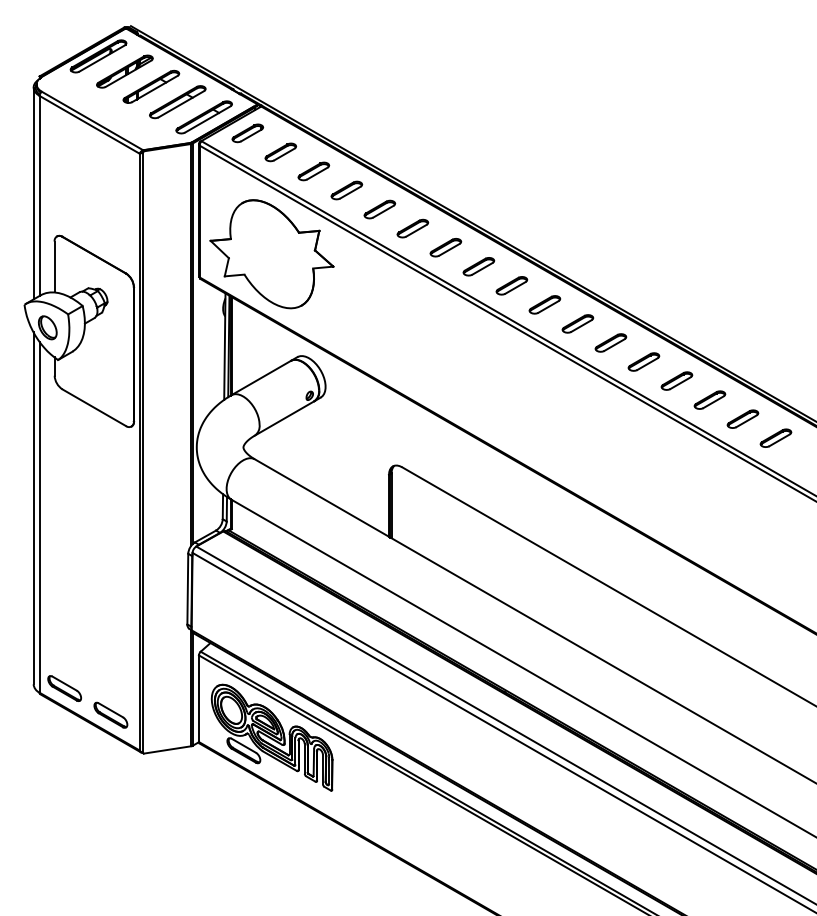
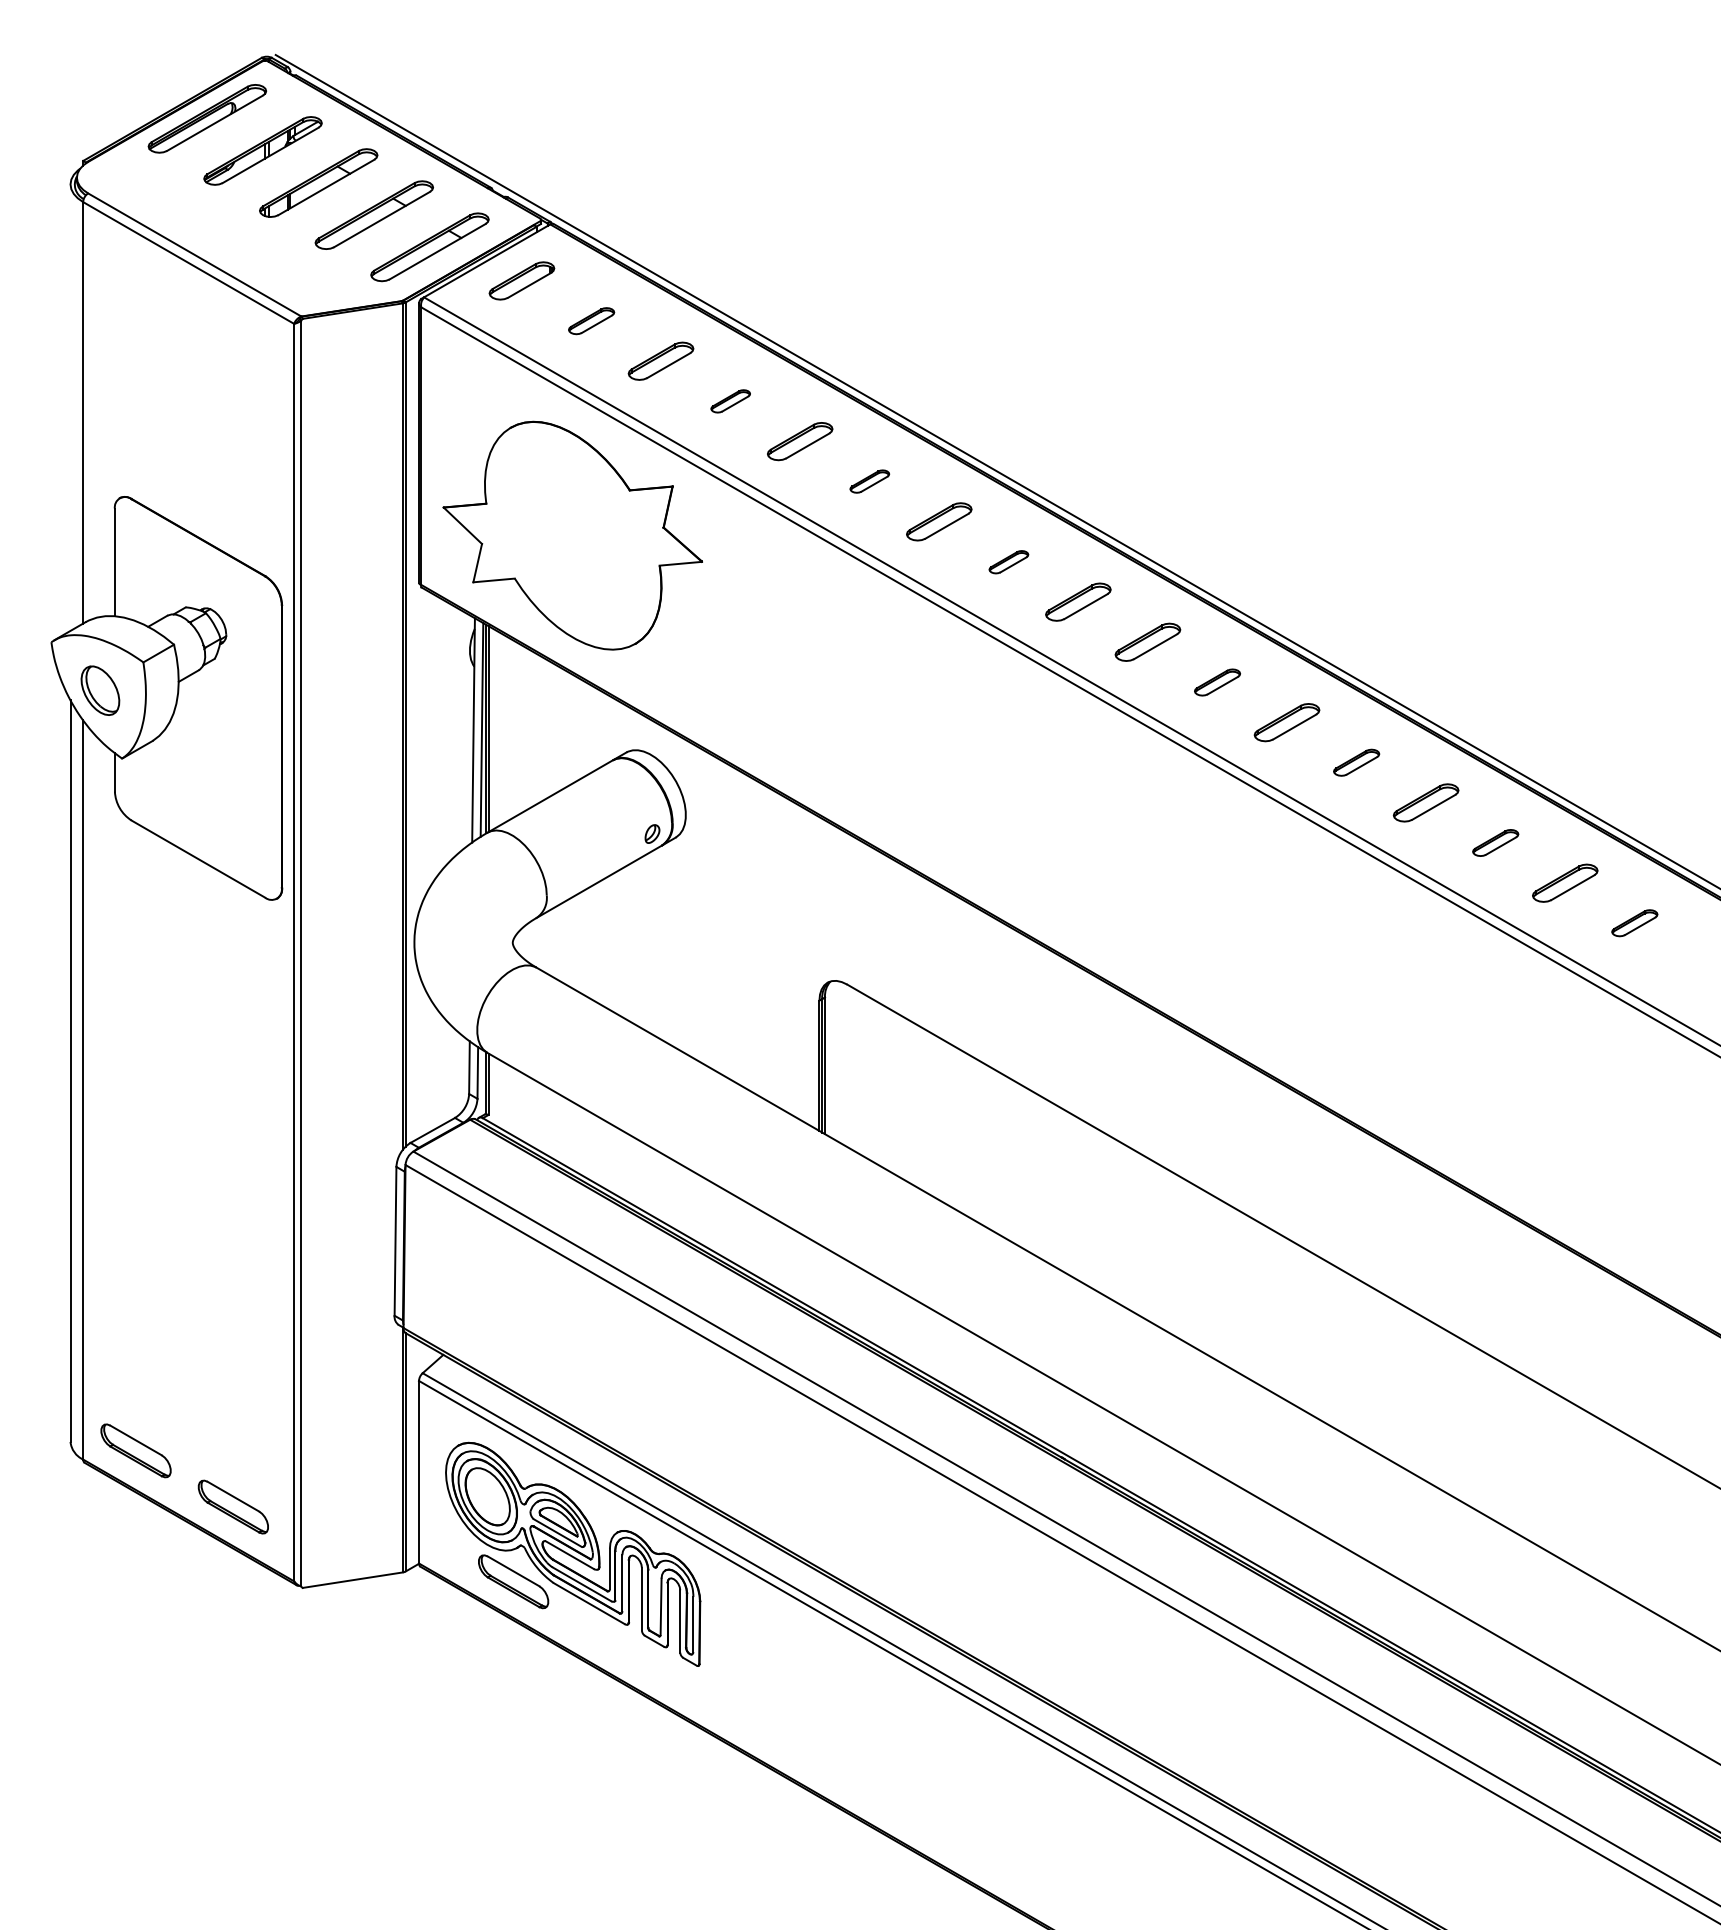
part: (280, 152) -> (590, 321), size x0.7
part: (346, 190) -> (729, 401), size x0.6
line: (33, 193) -> (70, 407), removed
part: (412, 228) -> (868, 481), size x0.6
part: (478, 266) -> (1007, 561), size x0.6
part: (577, 323) -> (1216, 681), size x0.7
part: (643, 361) -> (1355, 761), size x0.7
part: (709, 399) -> (1494, 841), size x0.7
part: (775, 437) -> (1633, 921), size x0.7

